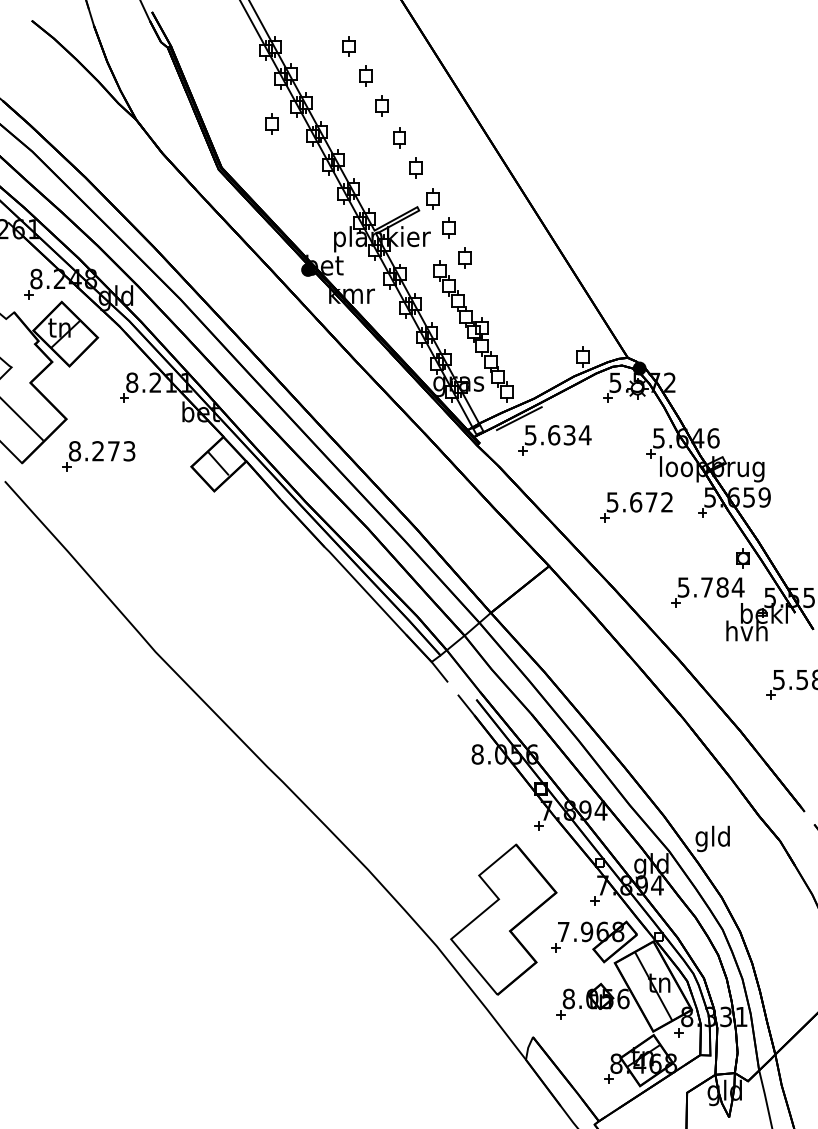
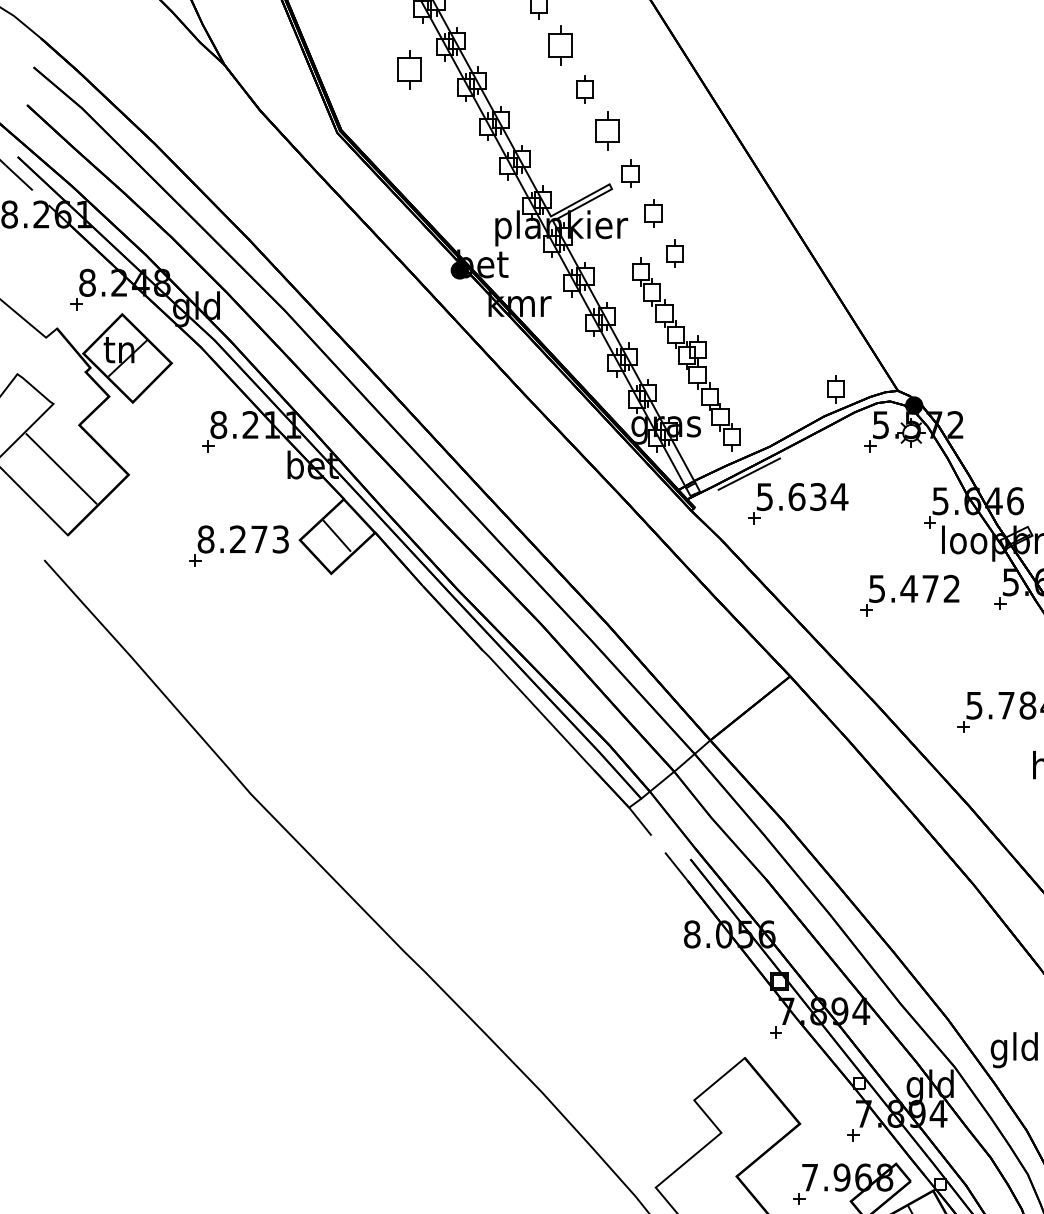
part: (381, 105) -> (560, 45), size x1.4
part: (271, 123) -> (409, 69), size x1.4
part: (415, 167) -> (606, 130), size x1.4
part: (98, 456) -> (238, 546), moved
text: (635, 502) -> (908, 589), 5.672 -> 5.472

